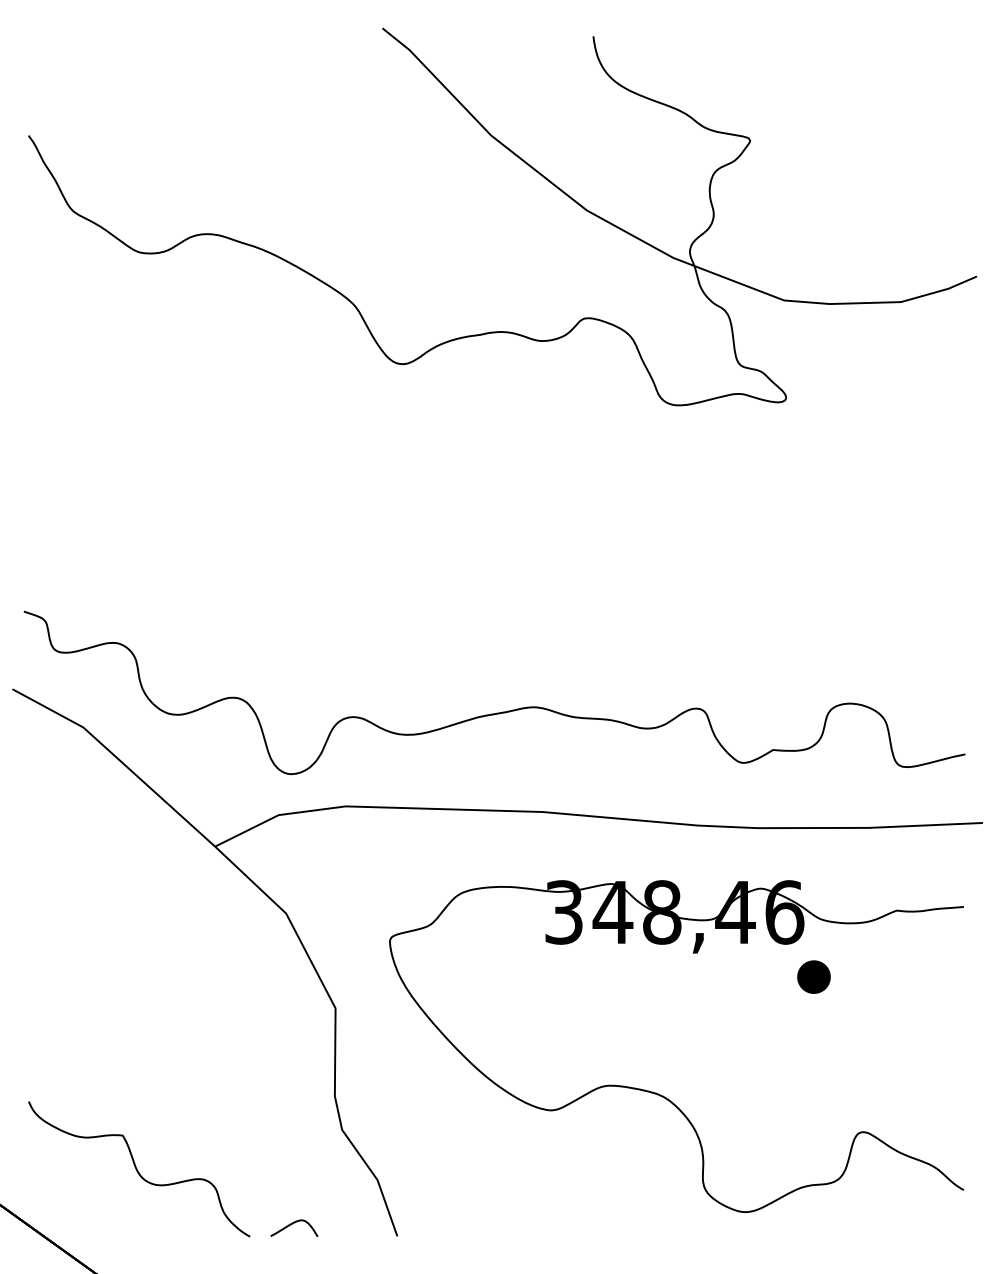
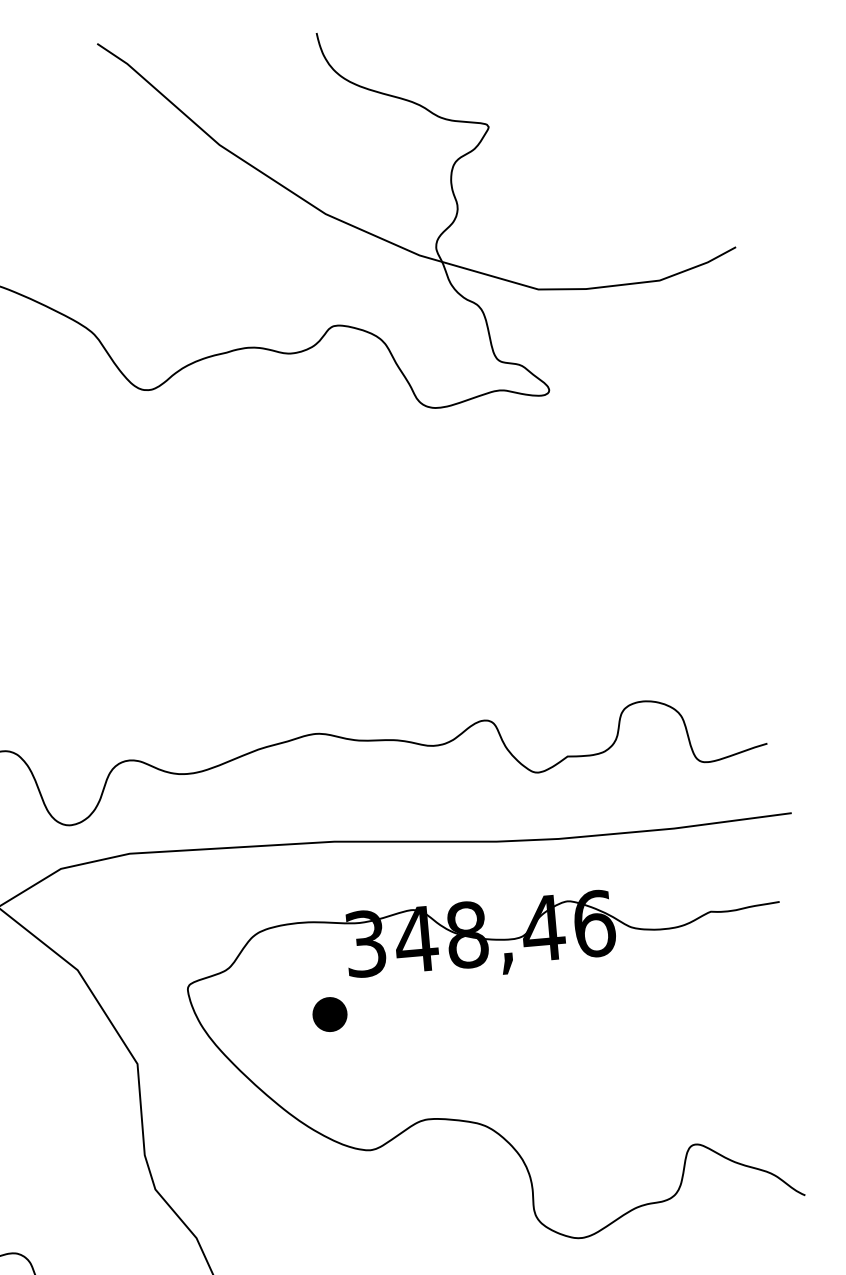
part: (813, 976) -> (329, 1013), moved

